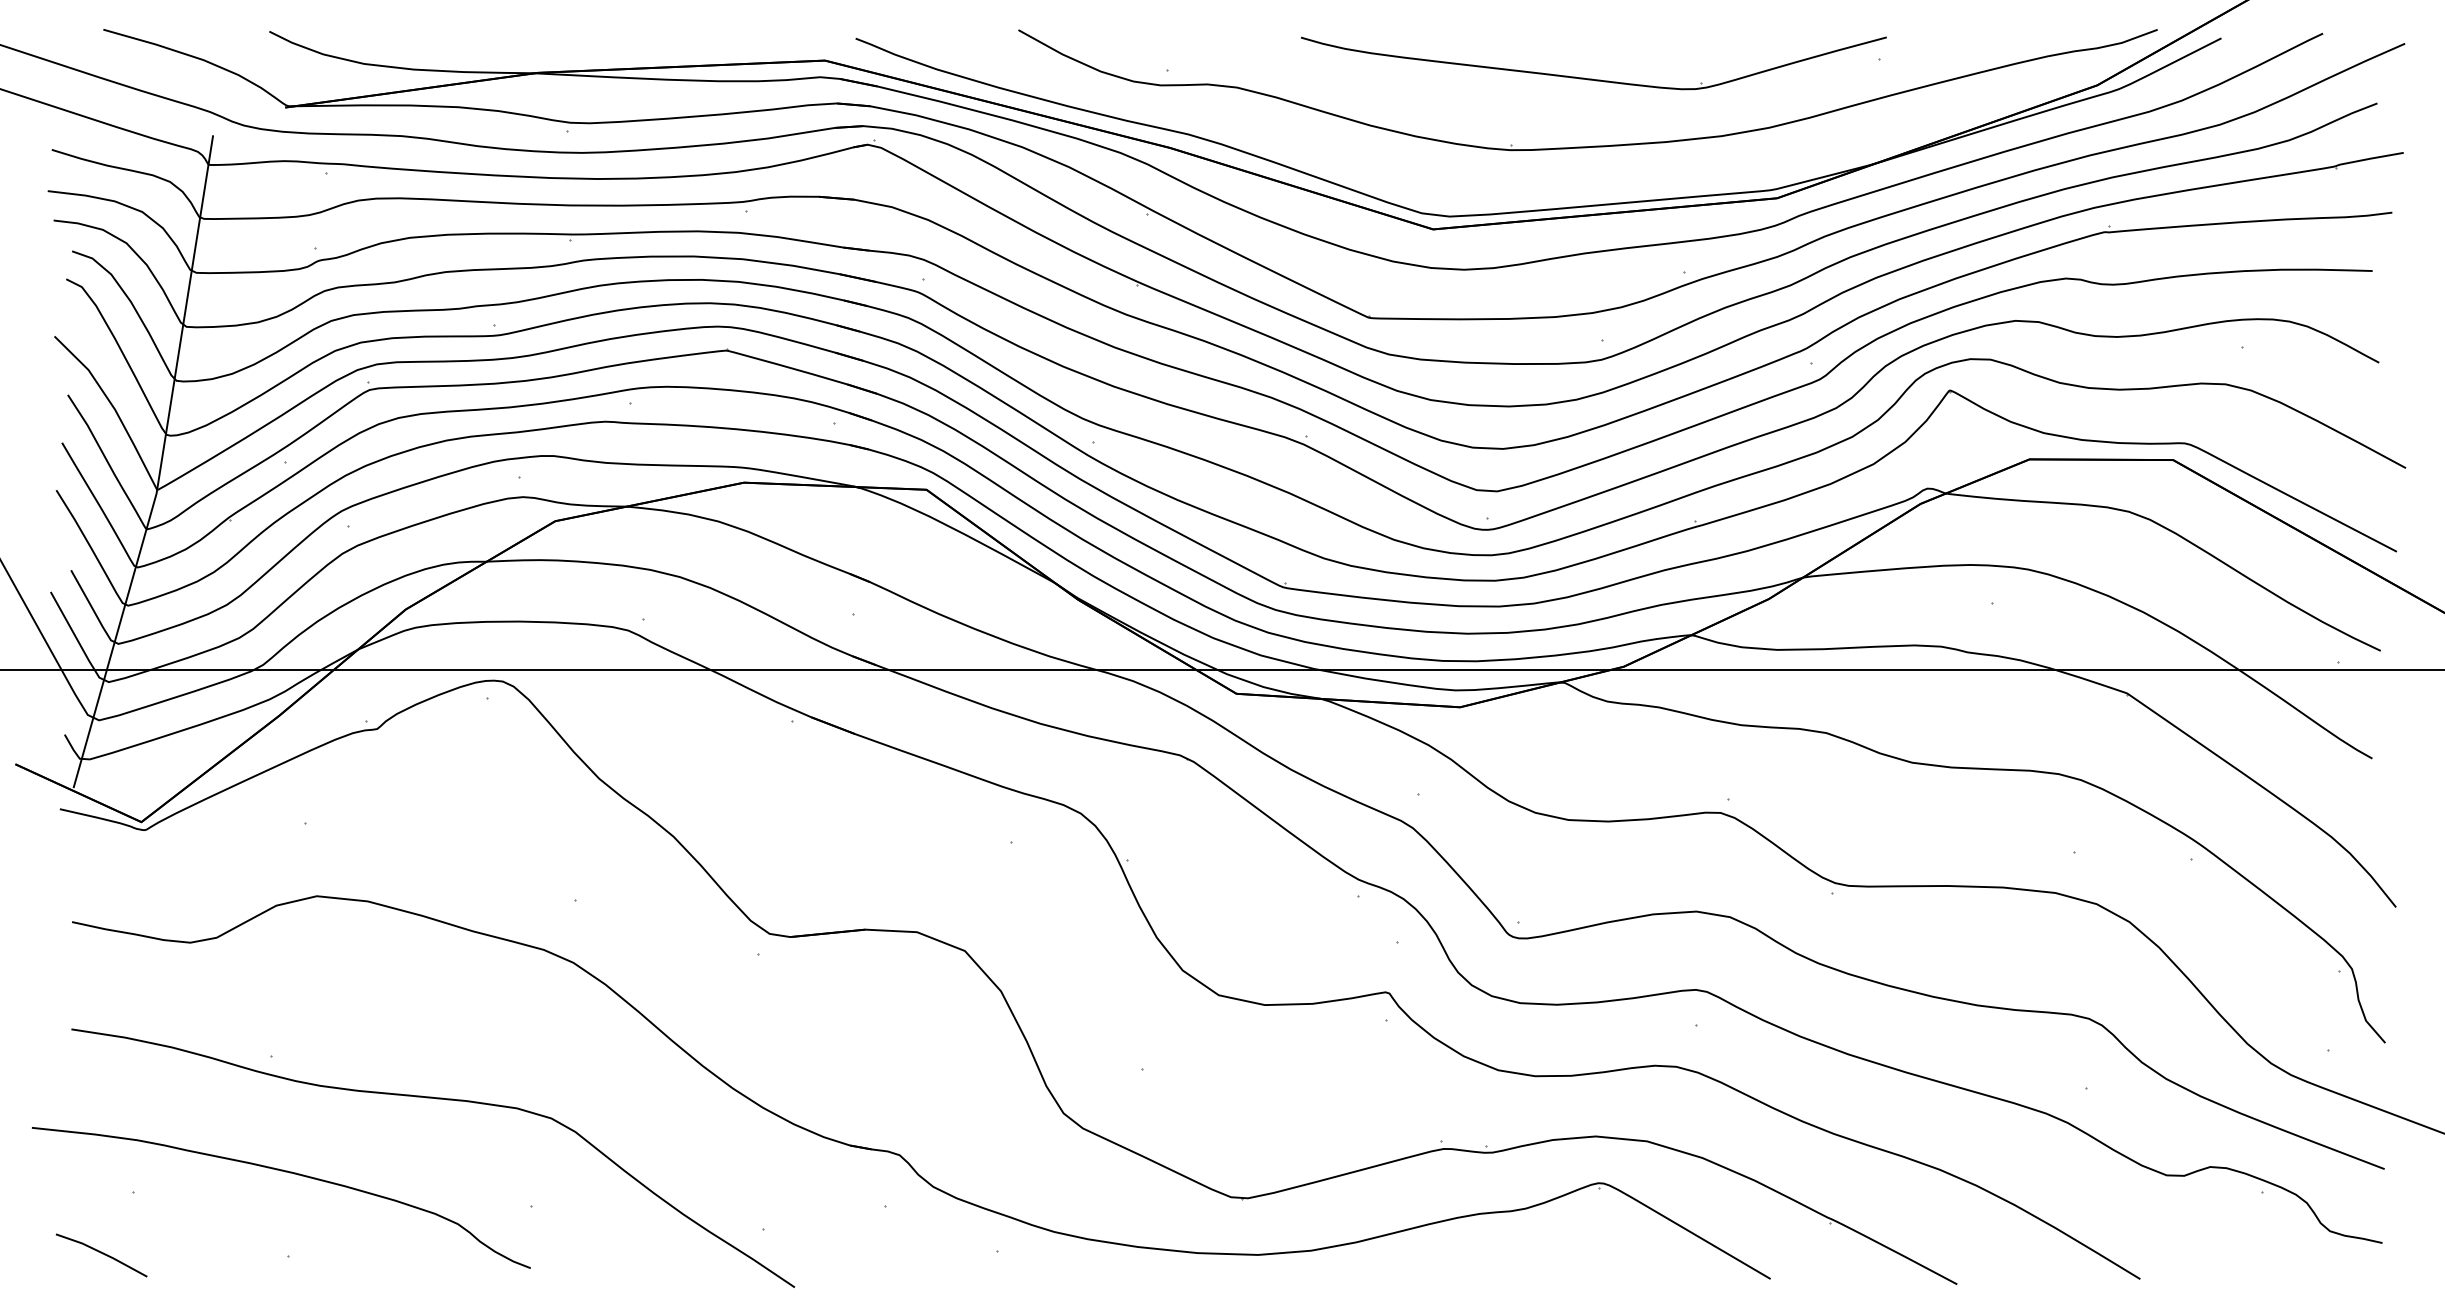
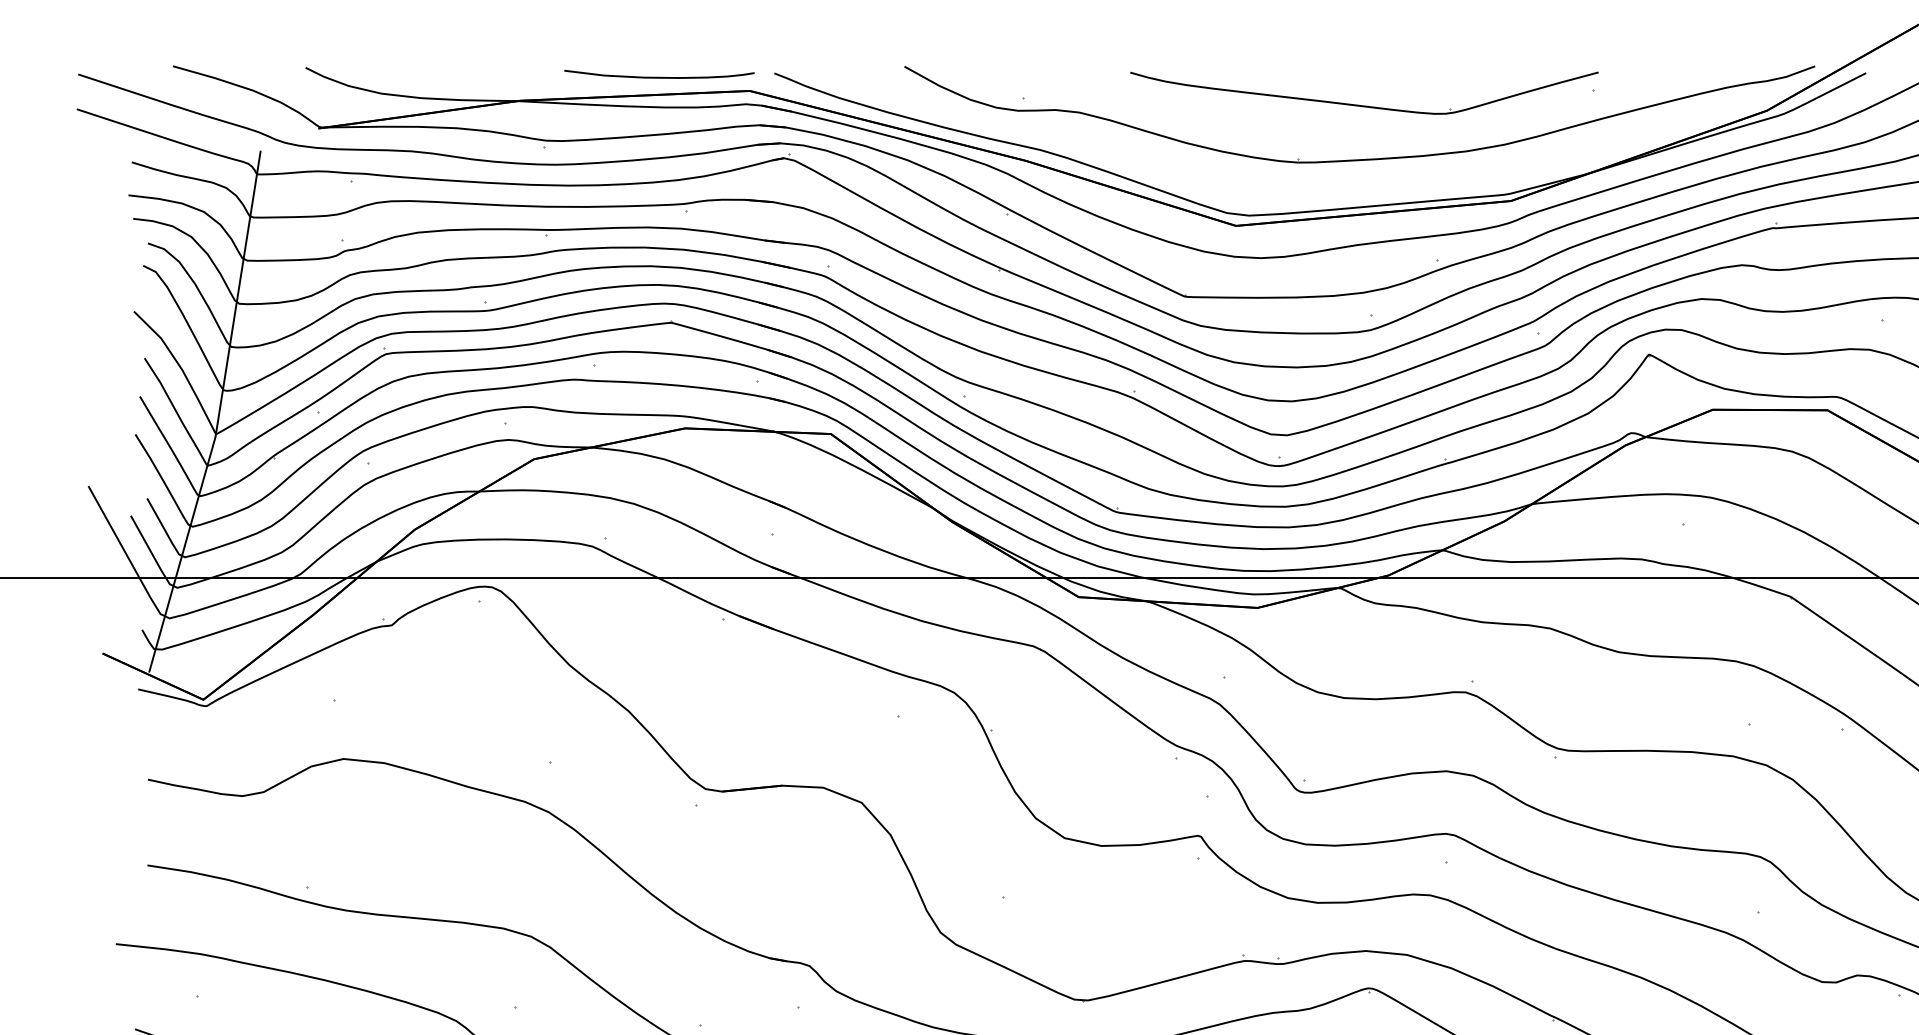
curve: (712, 43) -> (659, 77), added

